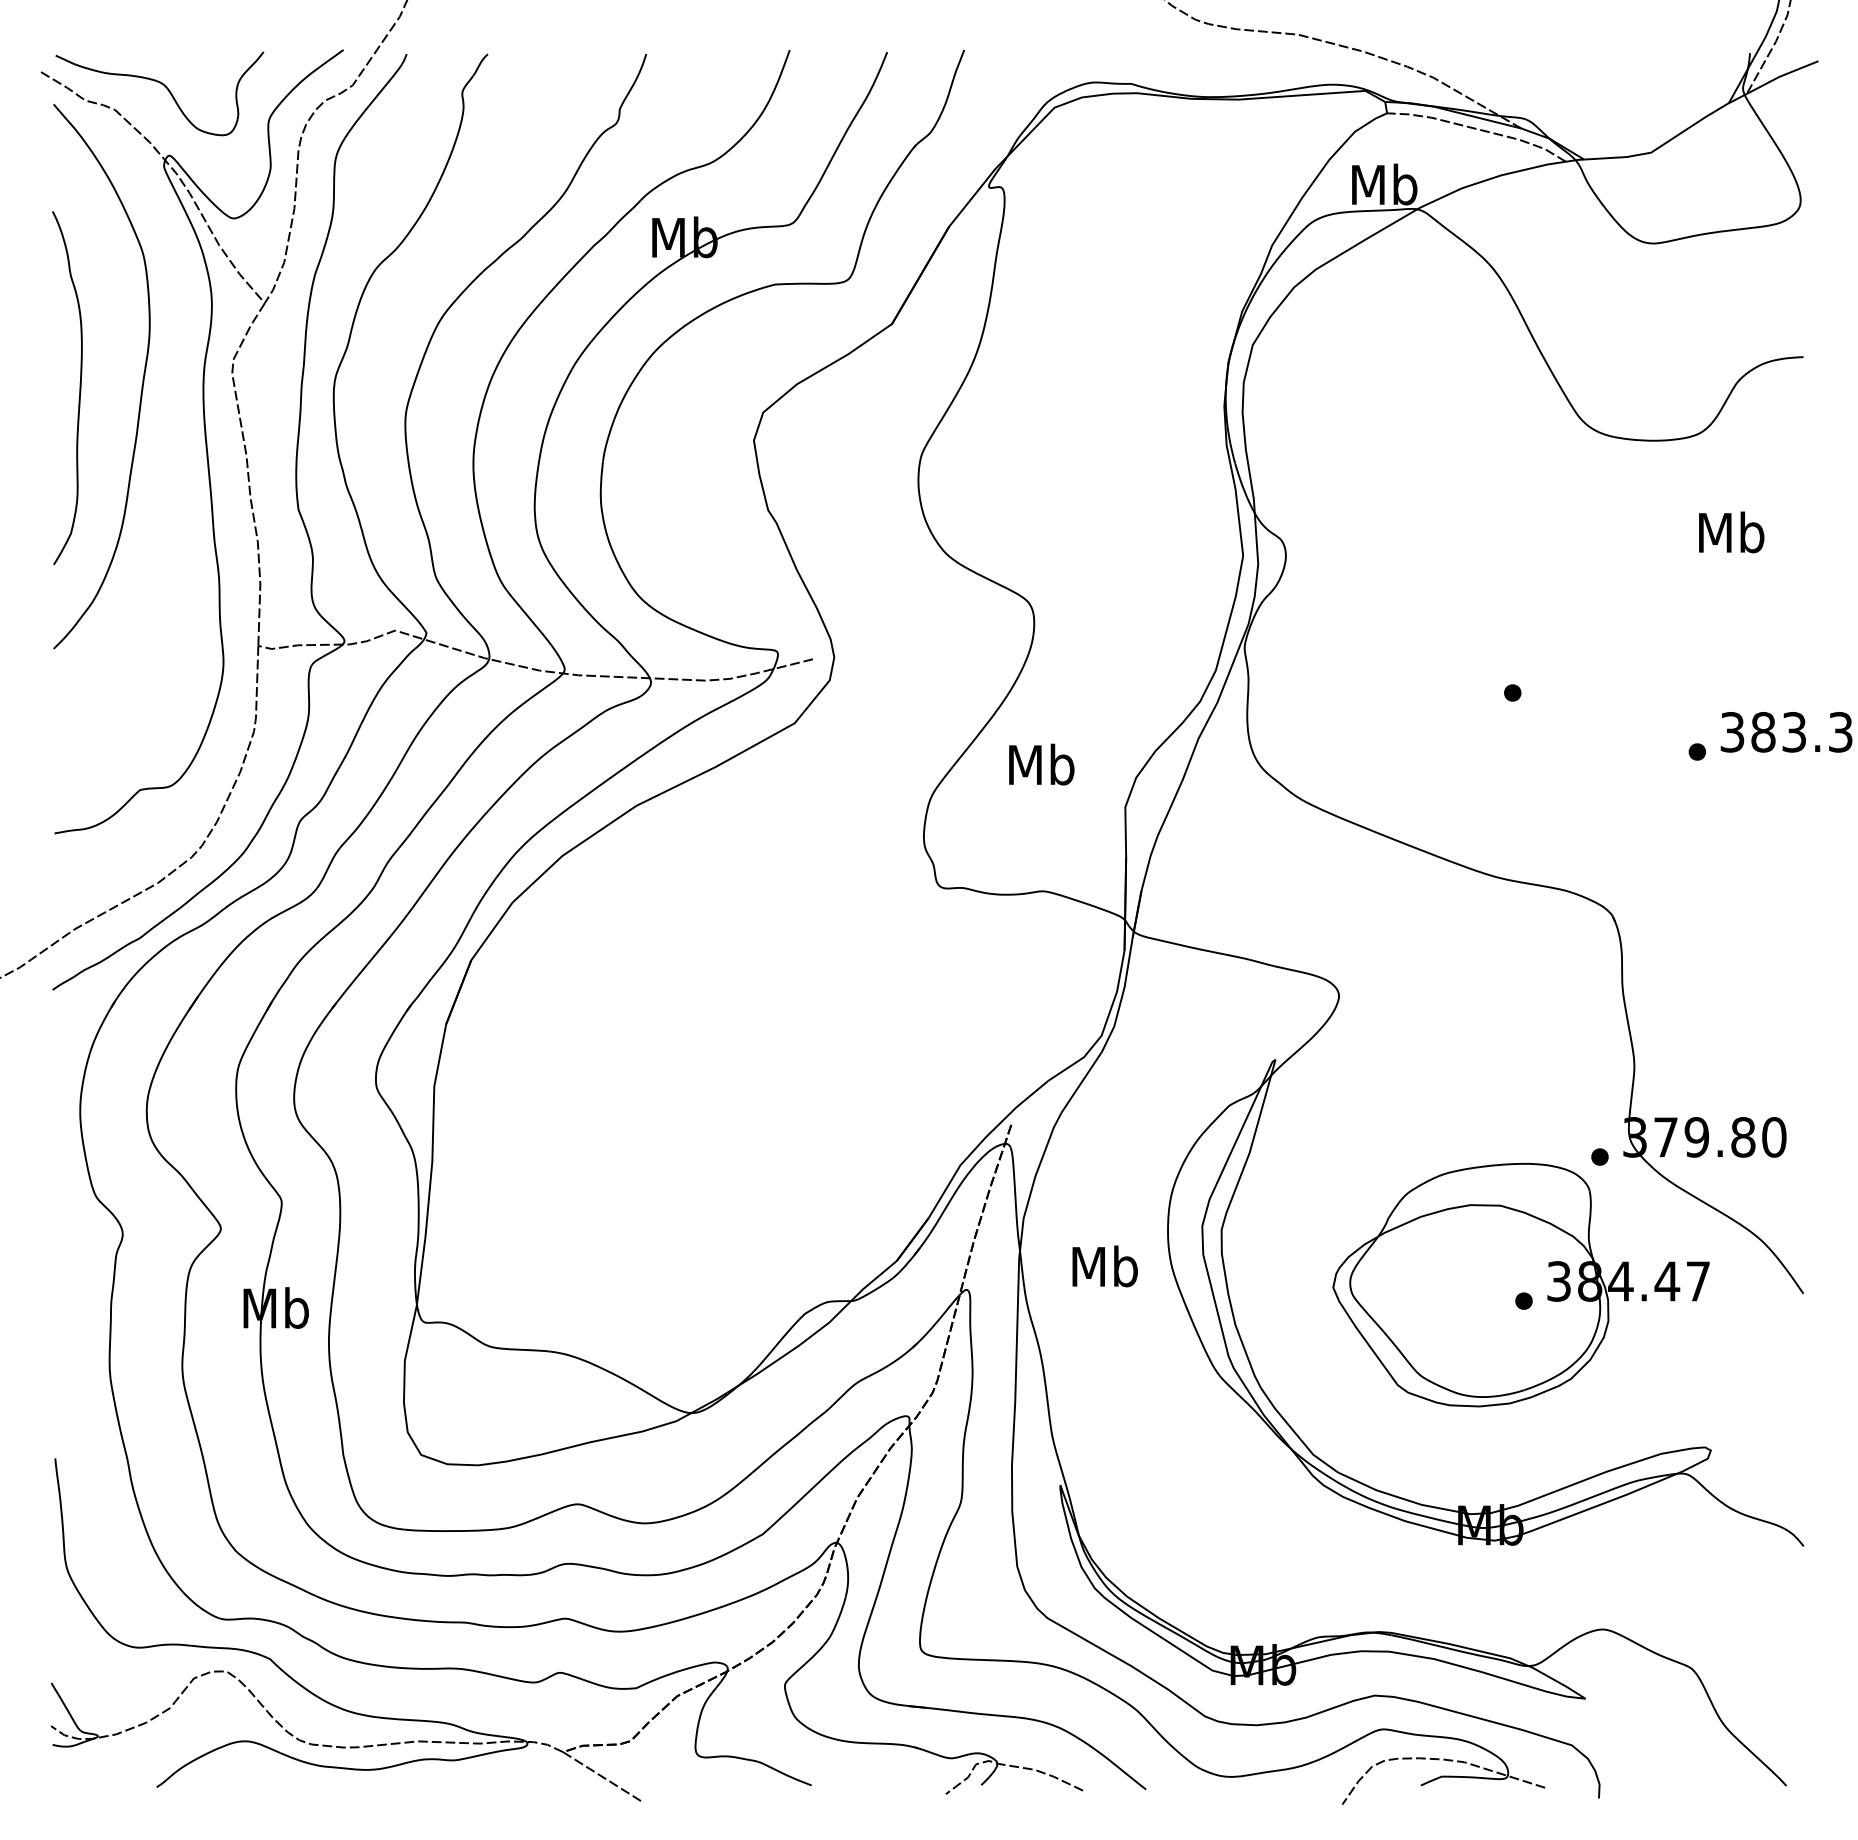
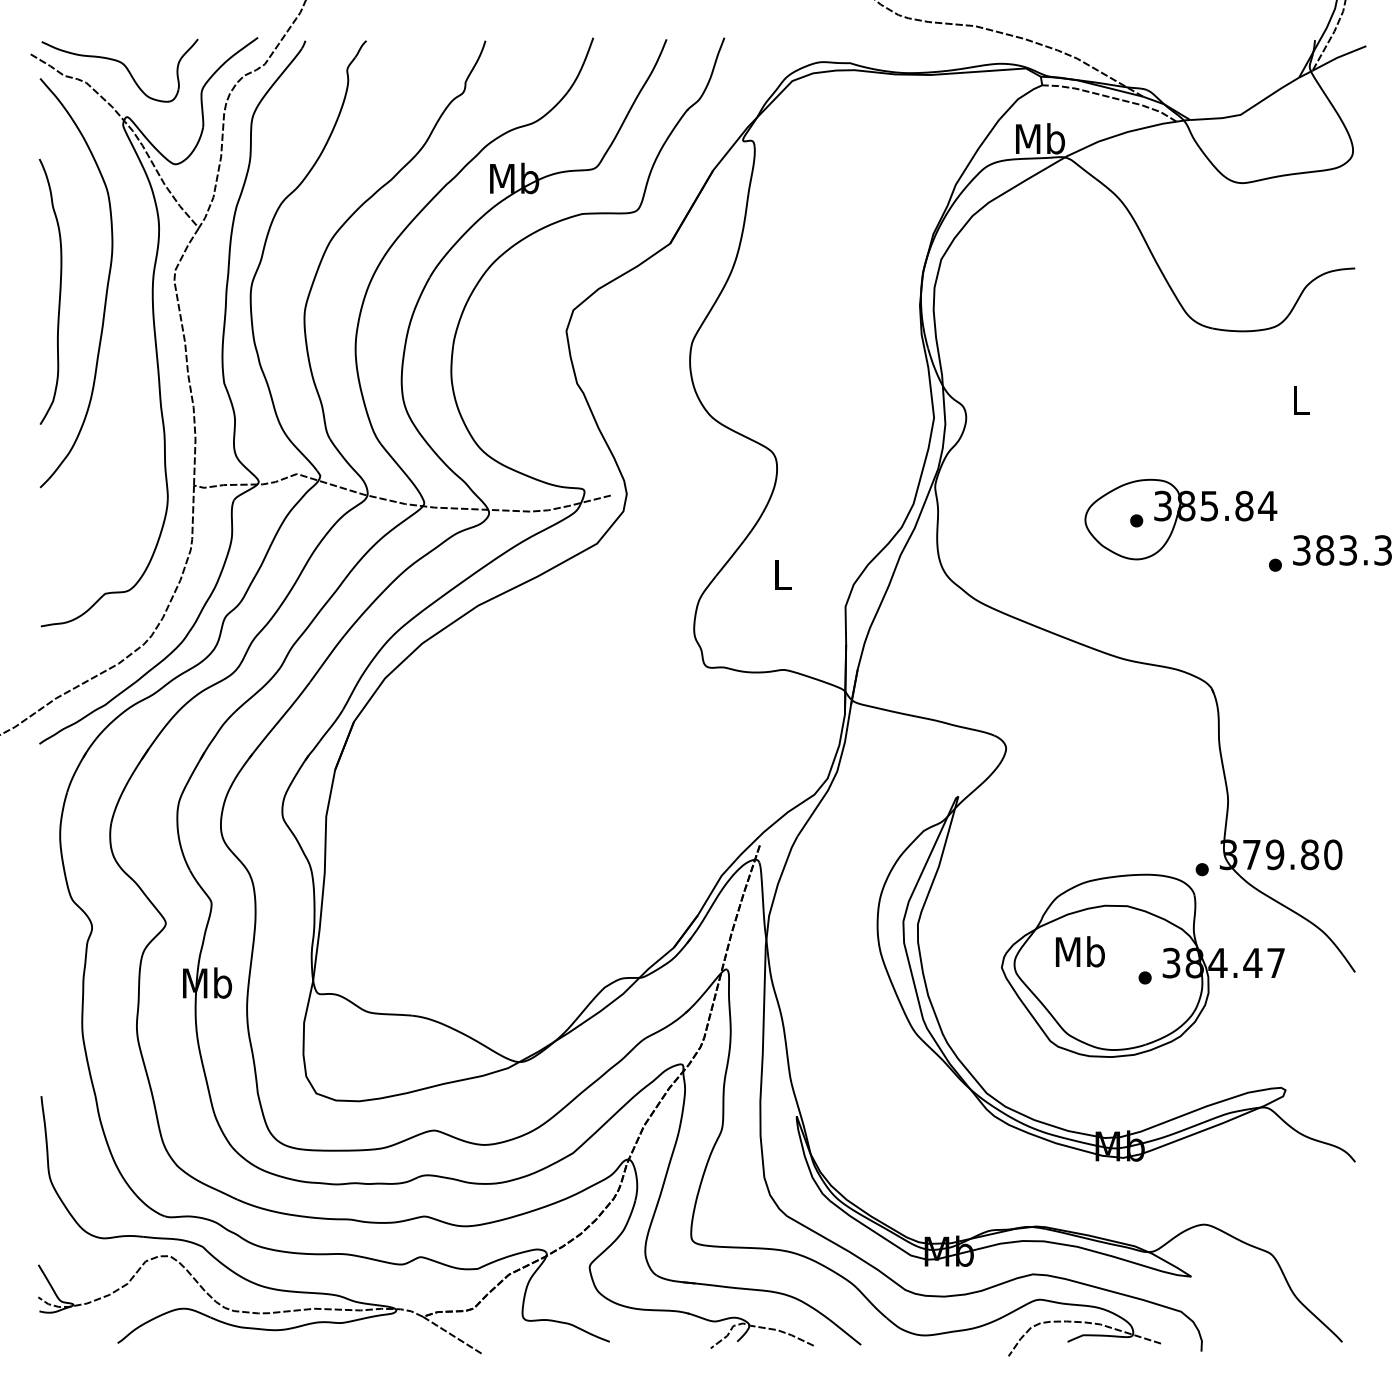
text: (1730, 531) -> (1300, 399), Mb -> L
part: (1571, 691) -> (1180, 519), added
text: (1041, 764) -> (782, 574), Mb -> L
text: (1105, 1265) -> (1080, 951), moved

